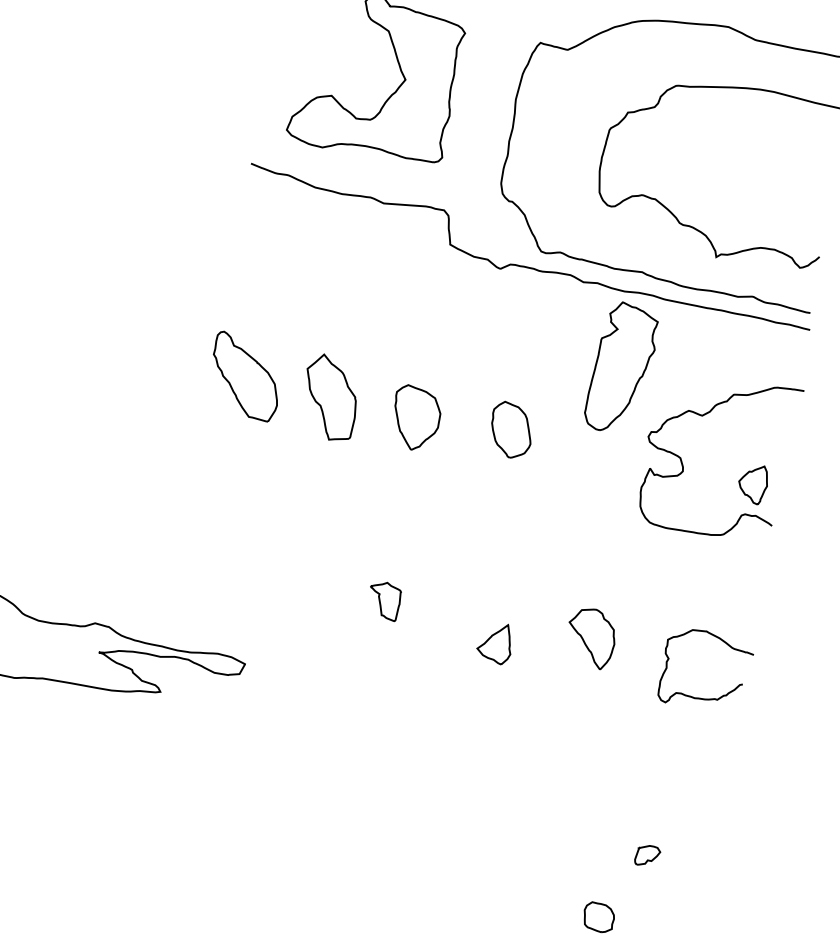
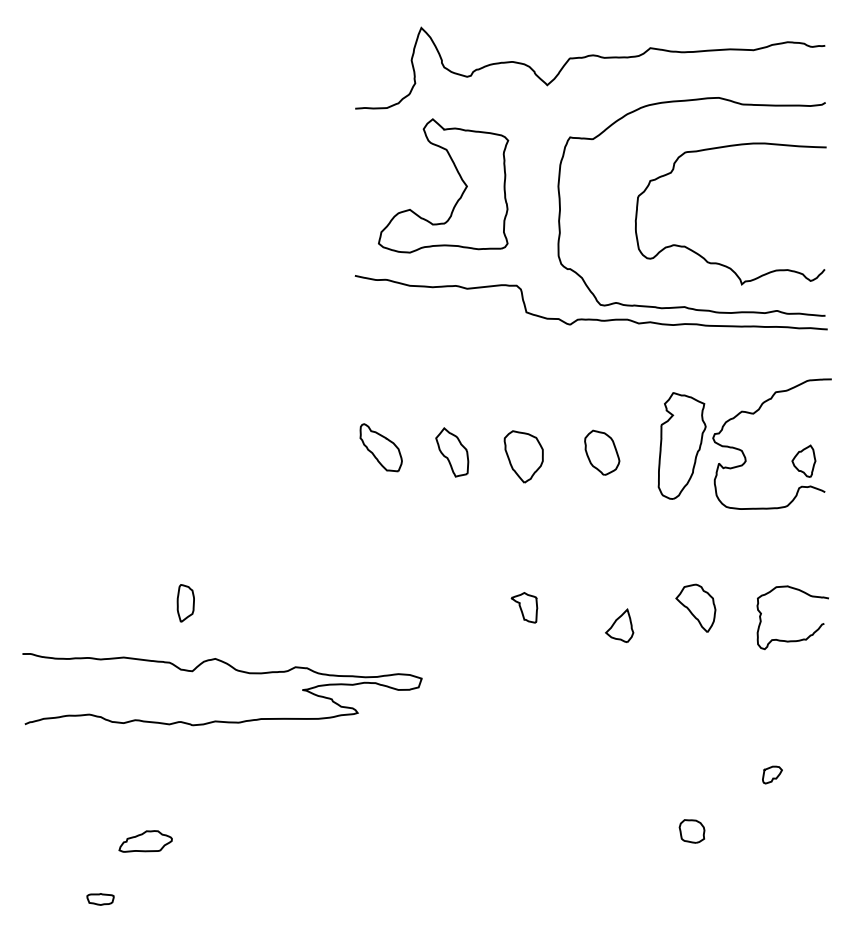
part: (621, 367) -> (681, 445), moved
part: (244, 376) -> (380, 447), size x0.71
part: (330, 397) -> (452, 452), size x0.71
part: (598, 917) -> (691, 831), moved

